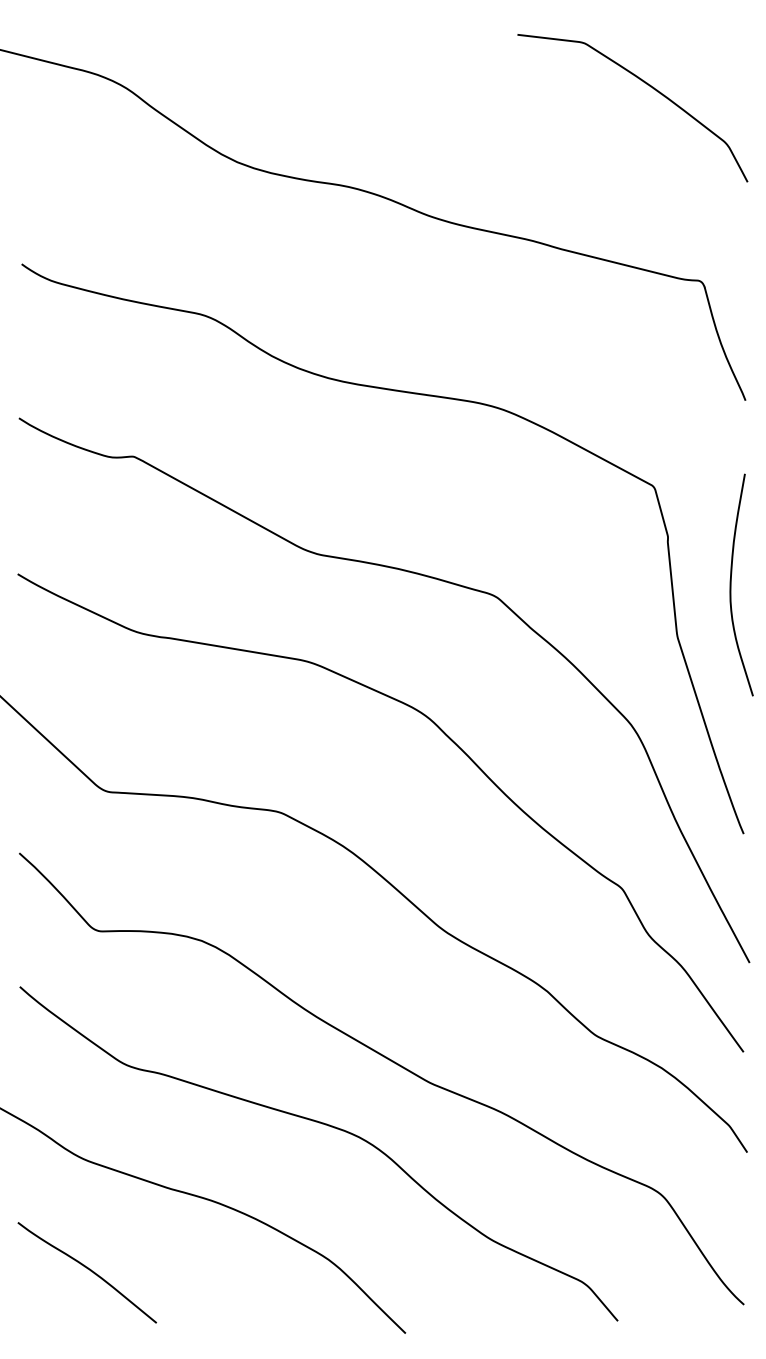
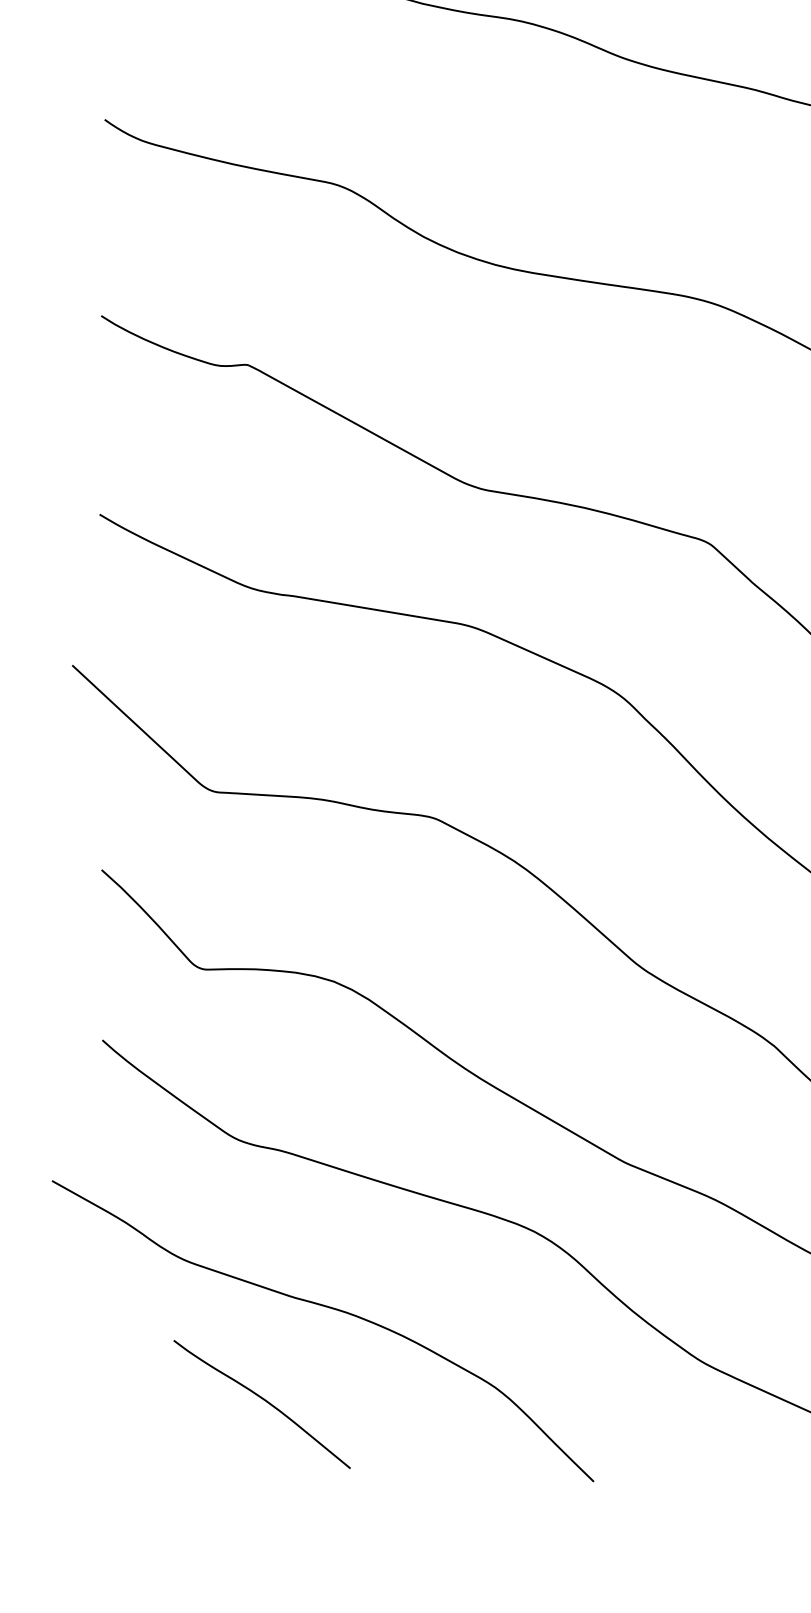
curve: (87, 1269) -> (262, 1400), moved

